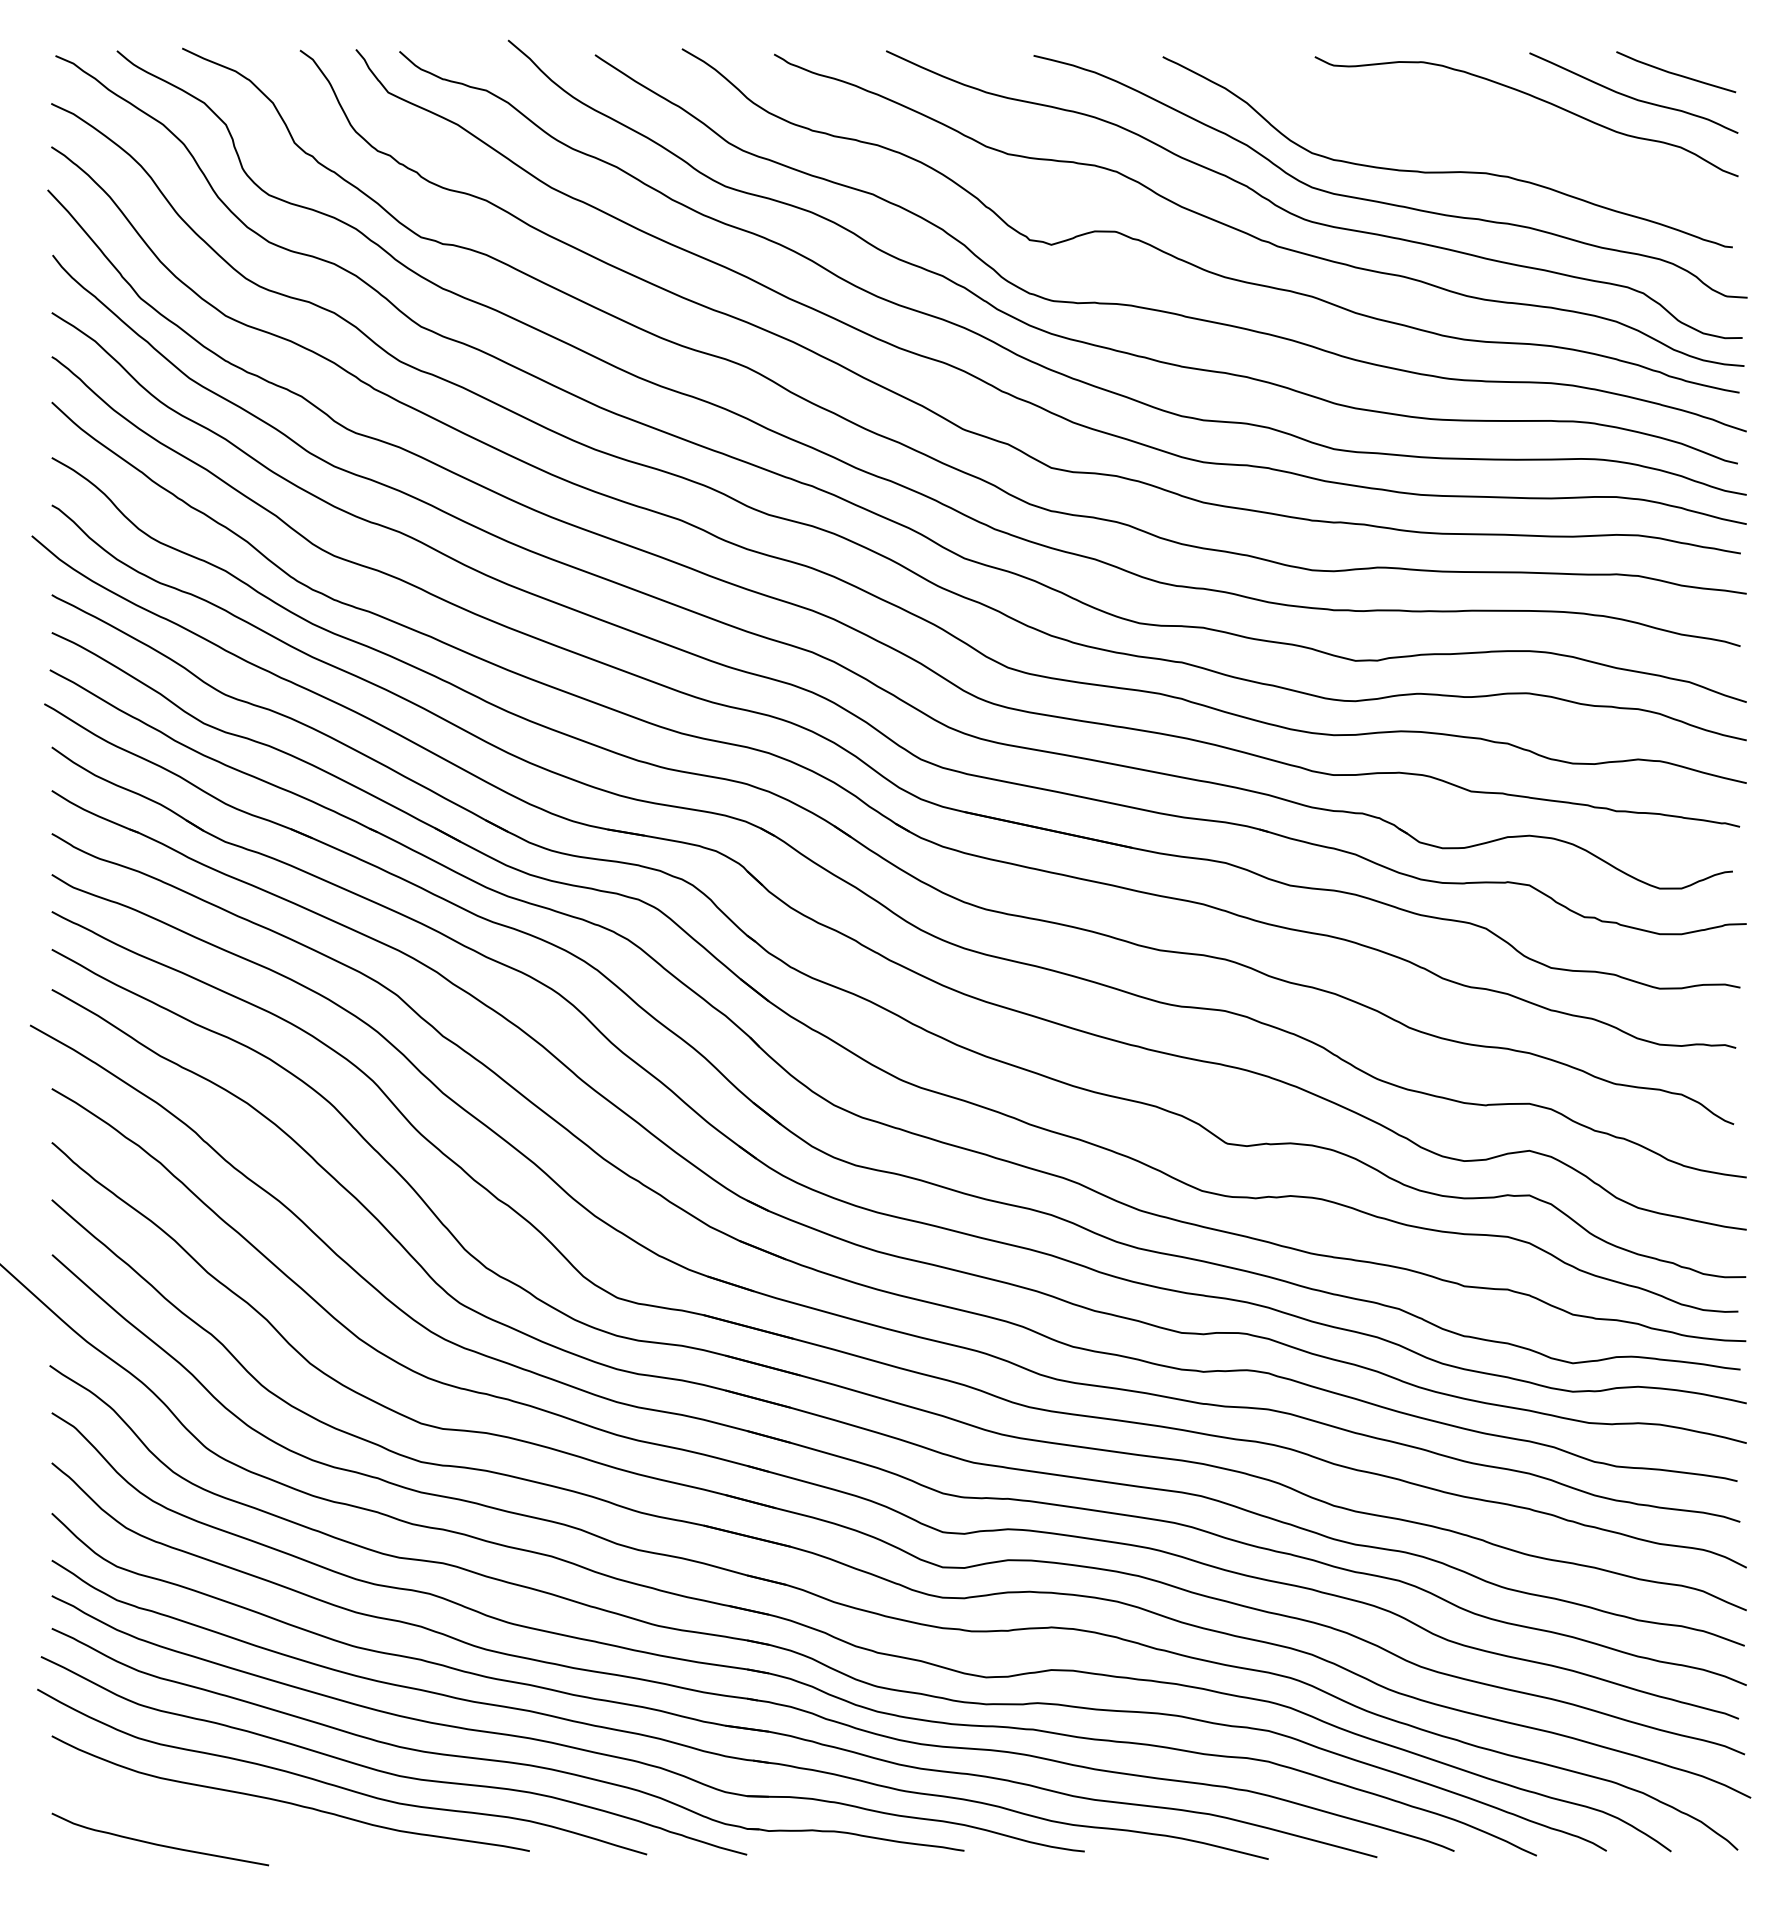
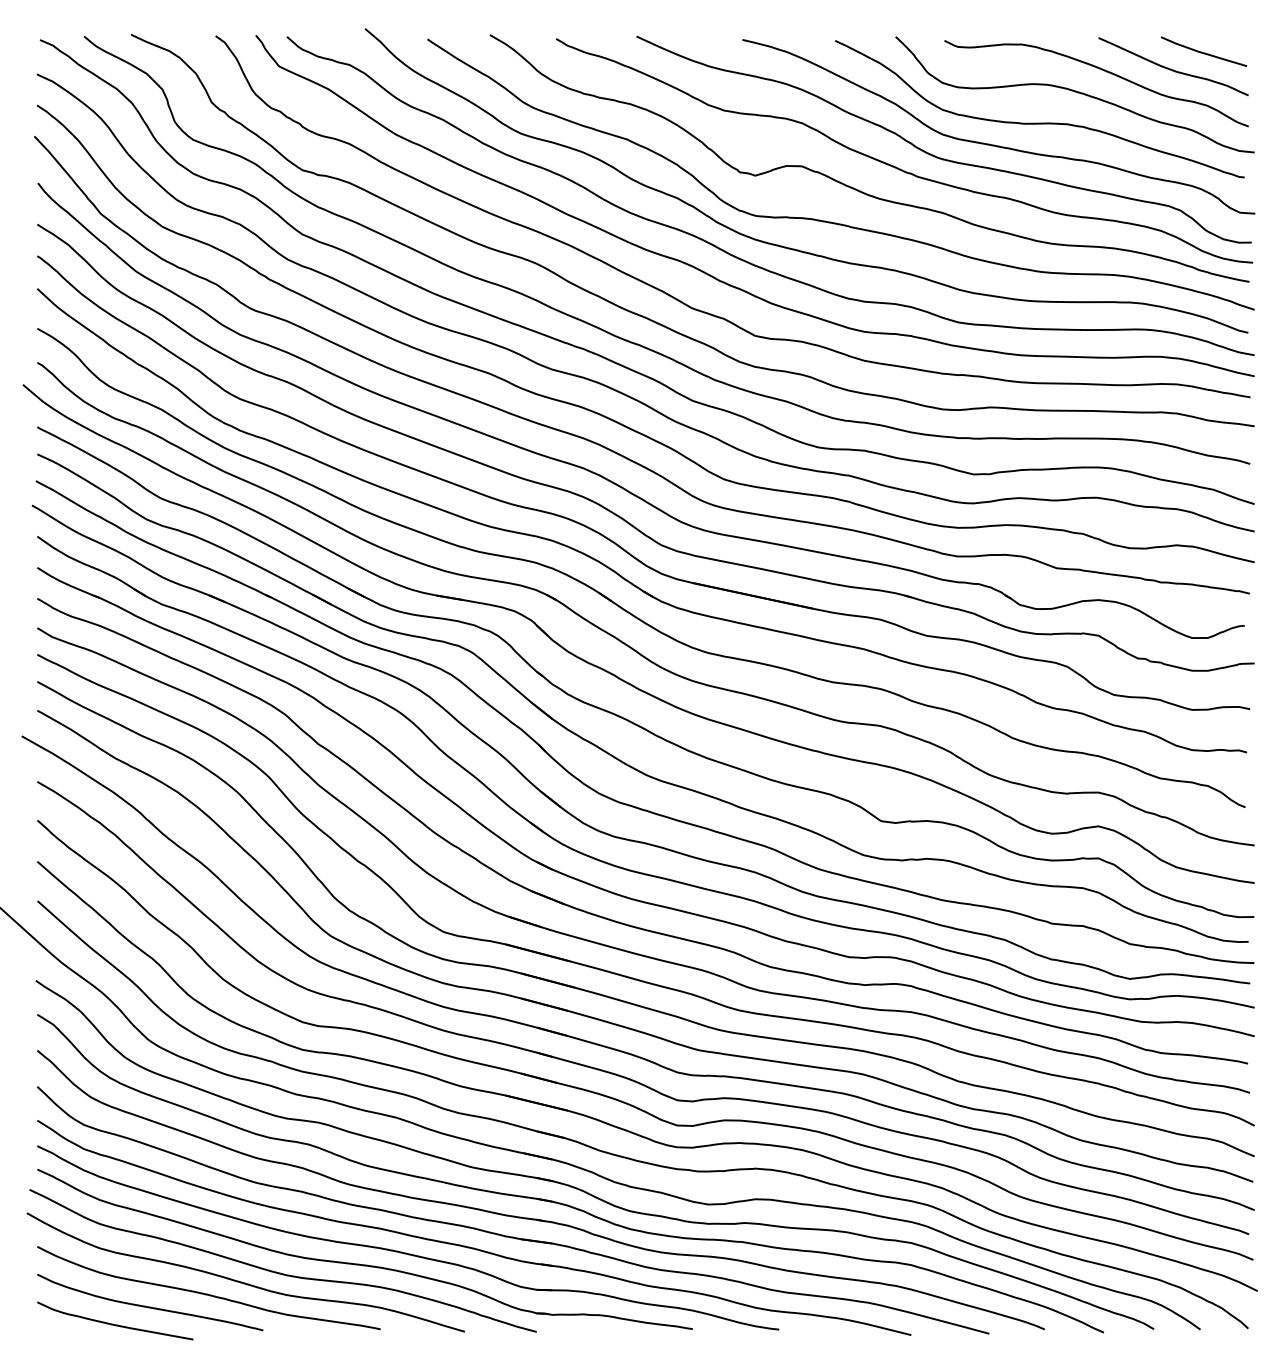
curve: (1496, 128) -> (1074, 92), added
curve: (208, 1819) -> (149, 1306), added

